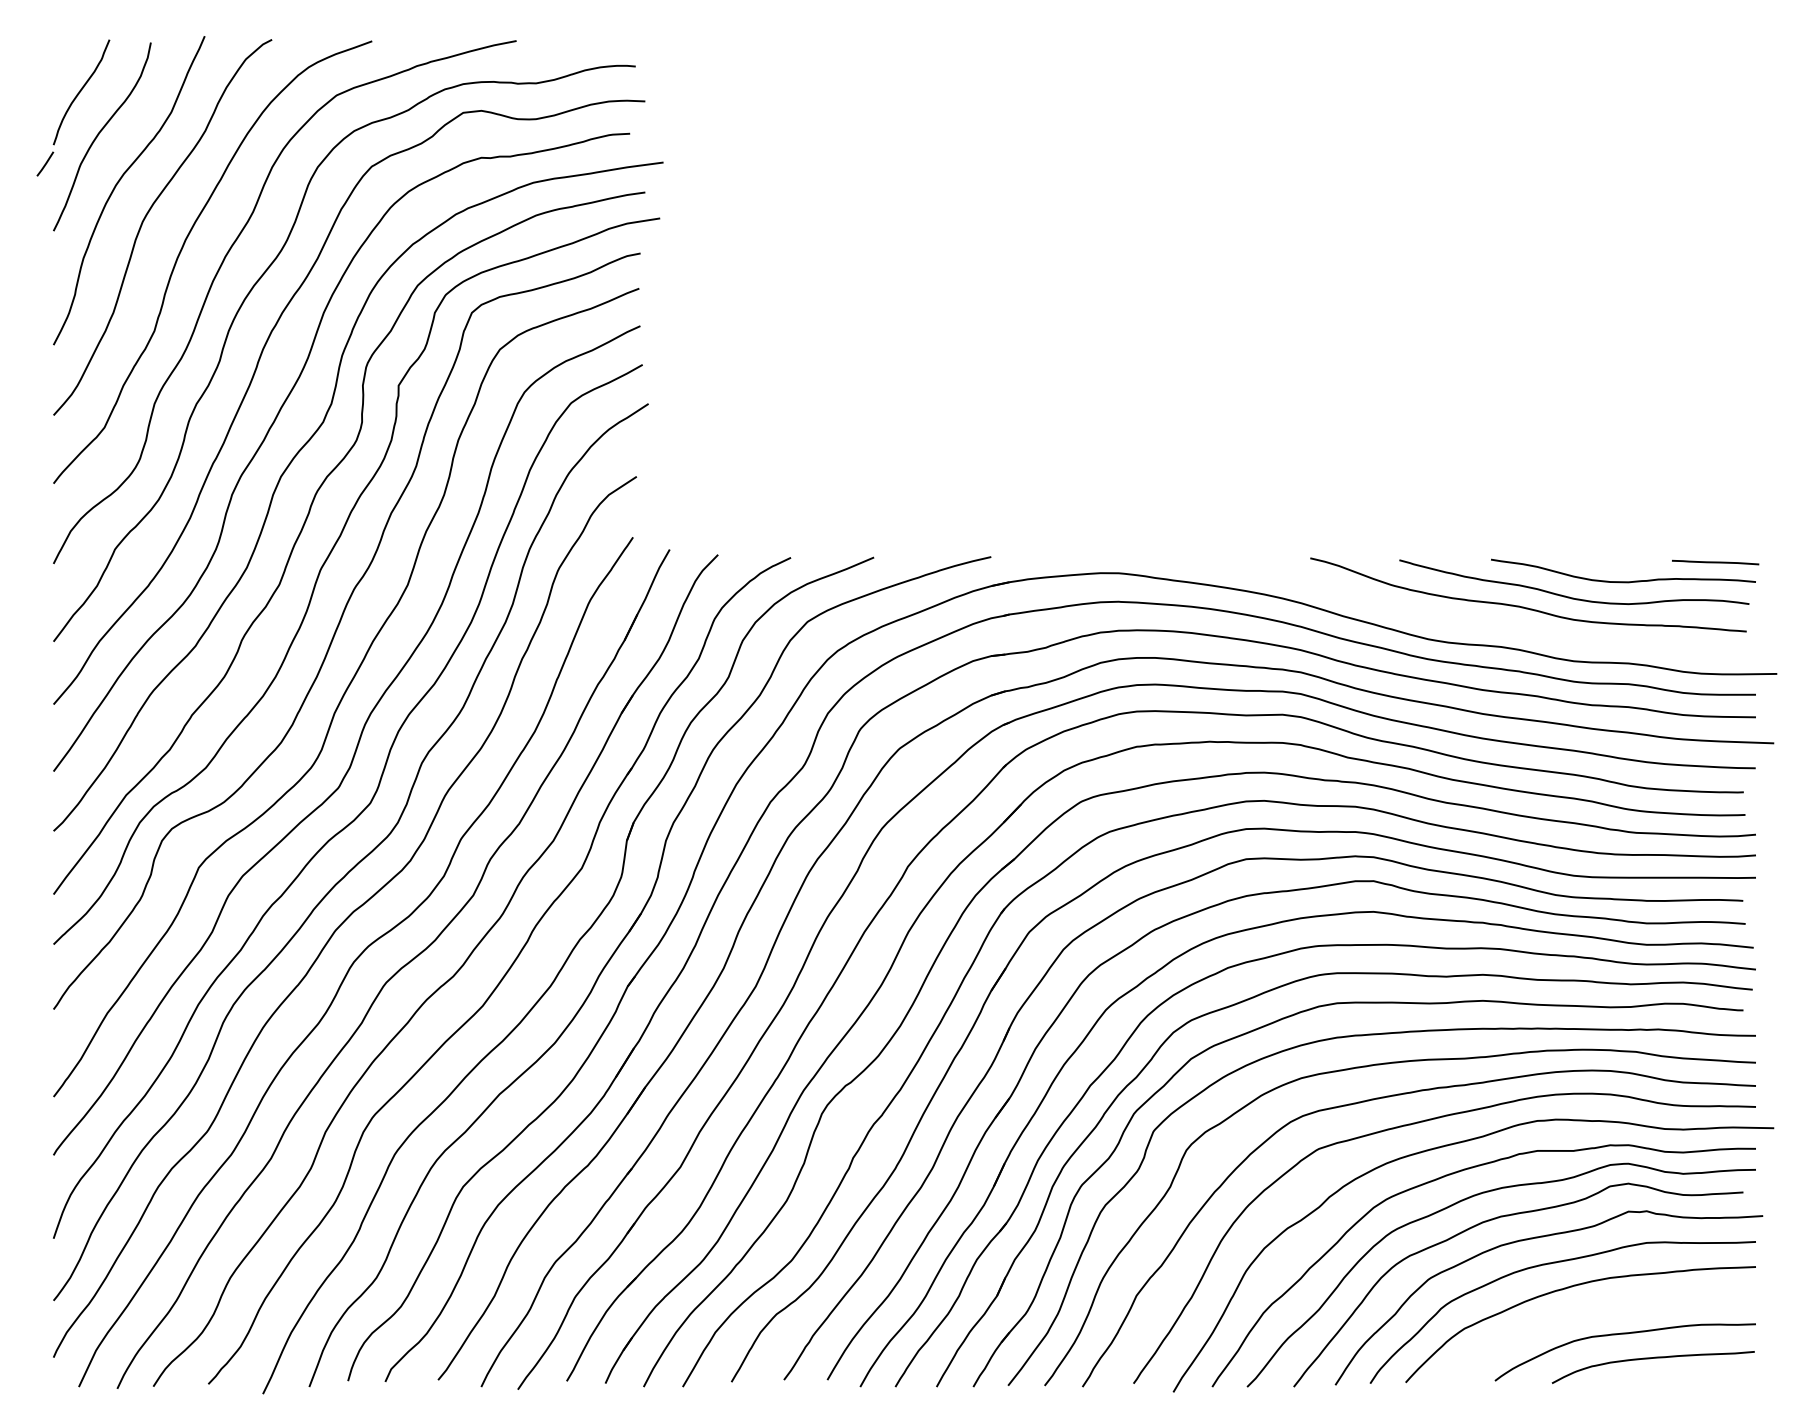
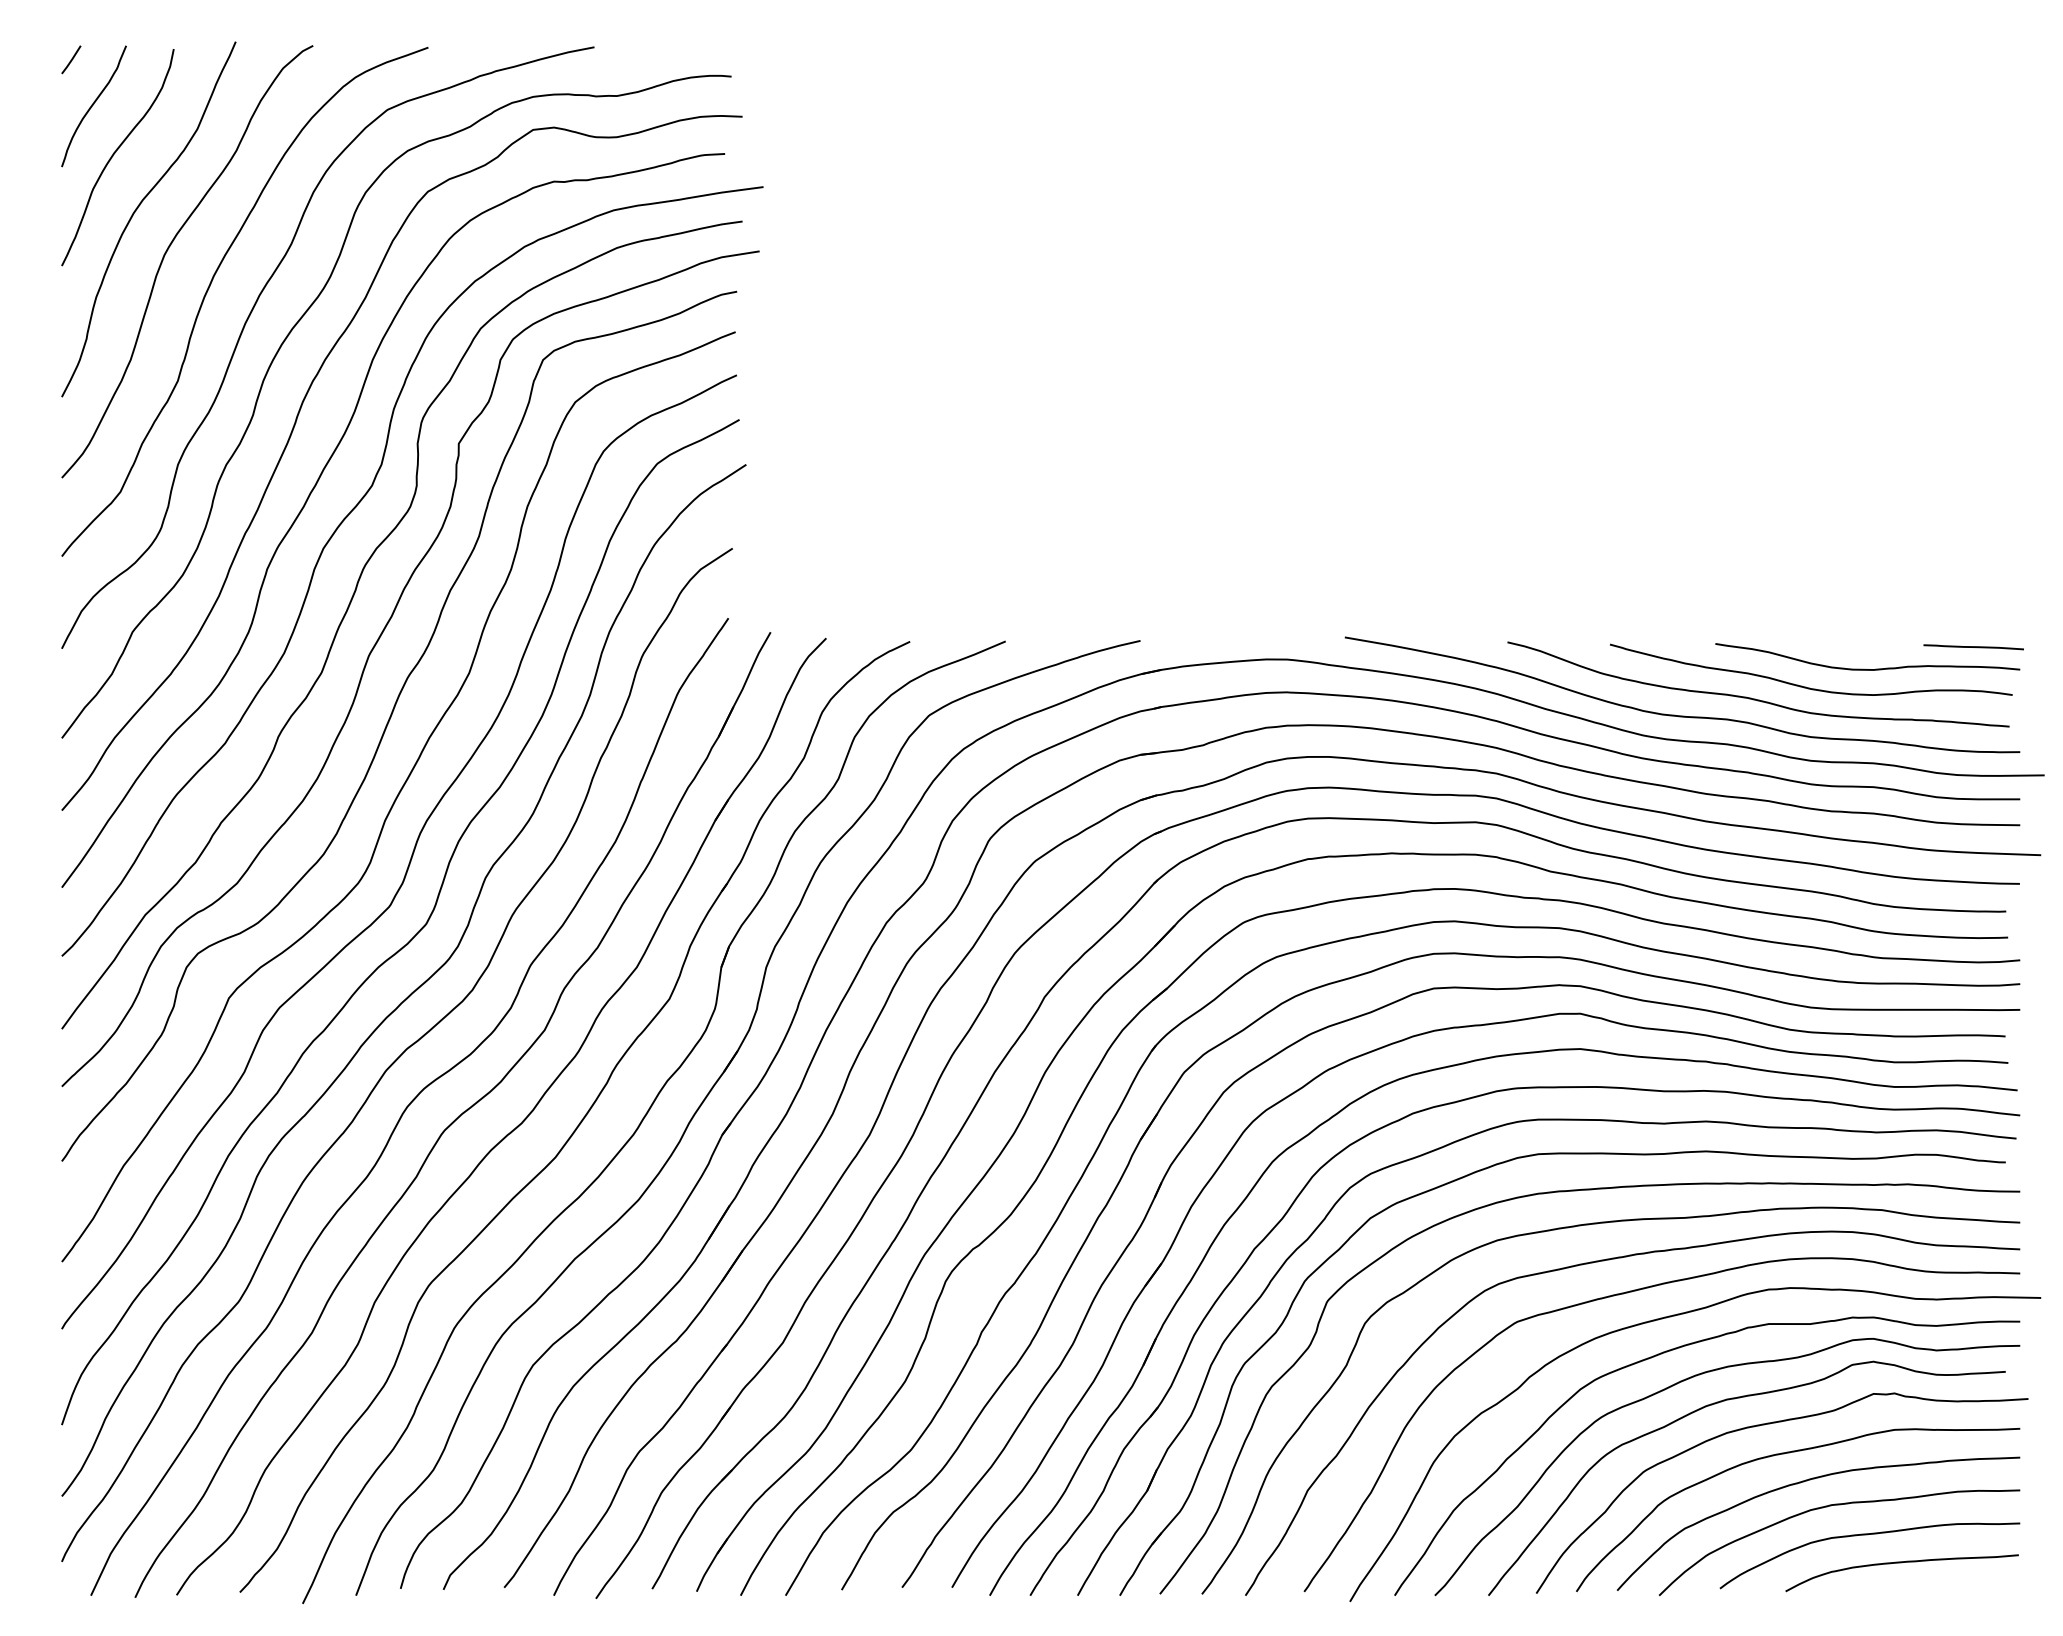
line: (45, 163) -> (71, 59), moved
curve: (1462, 621) -> (1682, 715), added
curve: (1591, 1309) -> (1831, 1506), added

